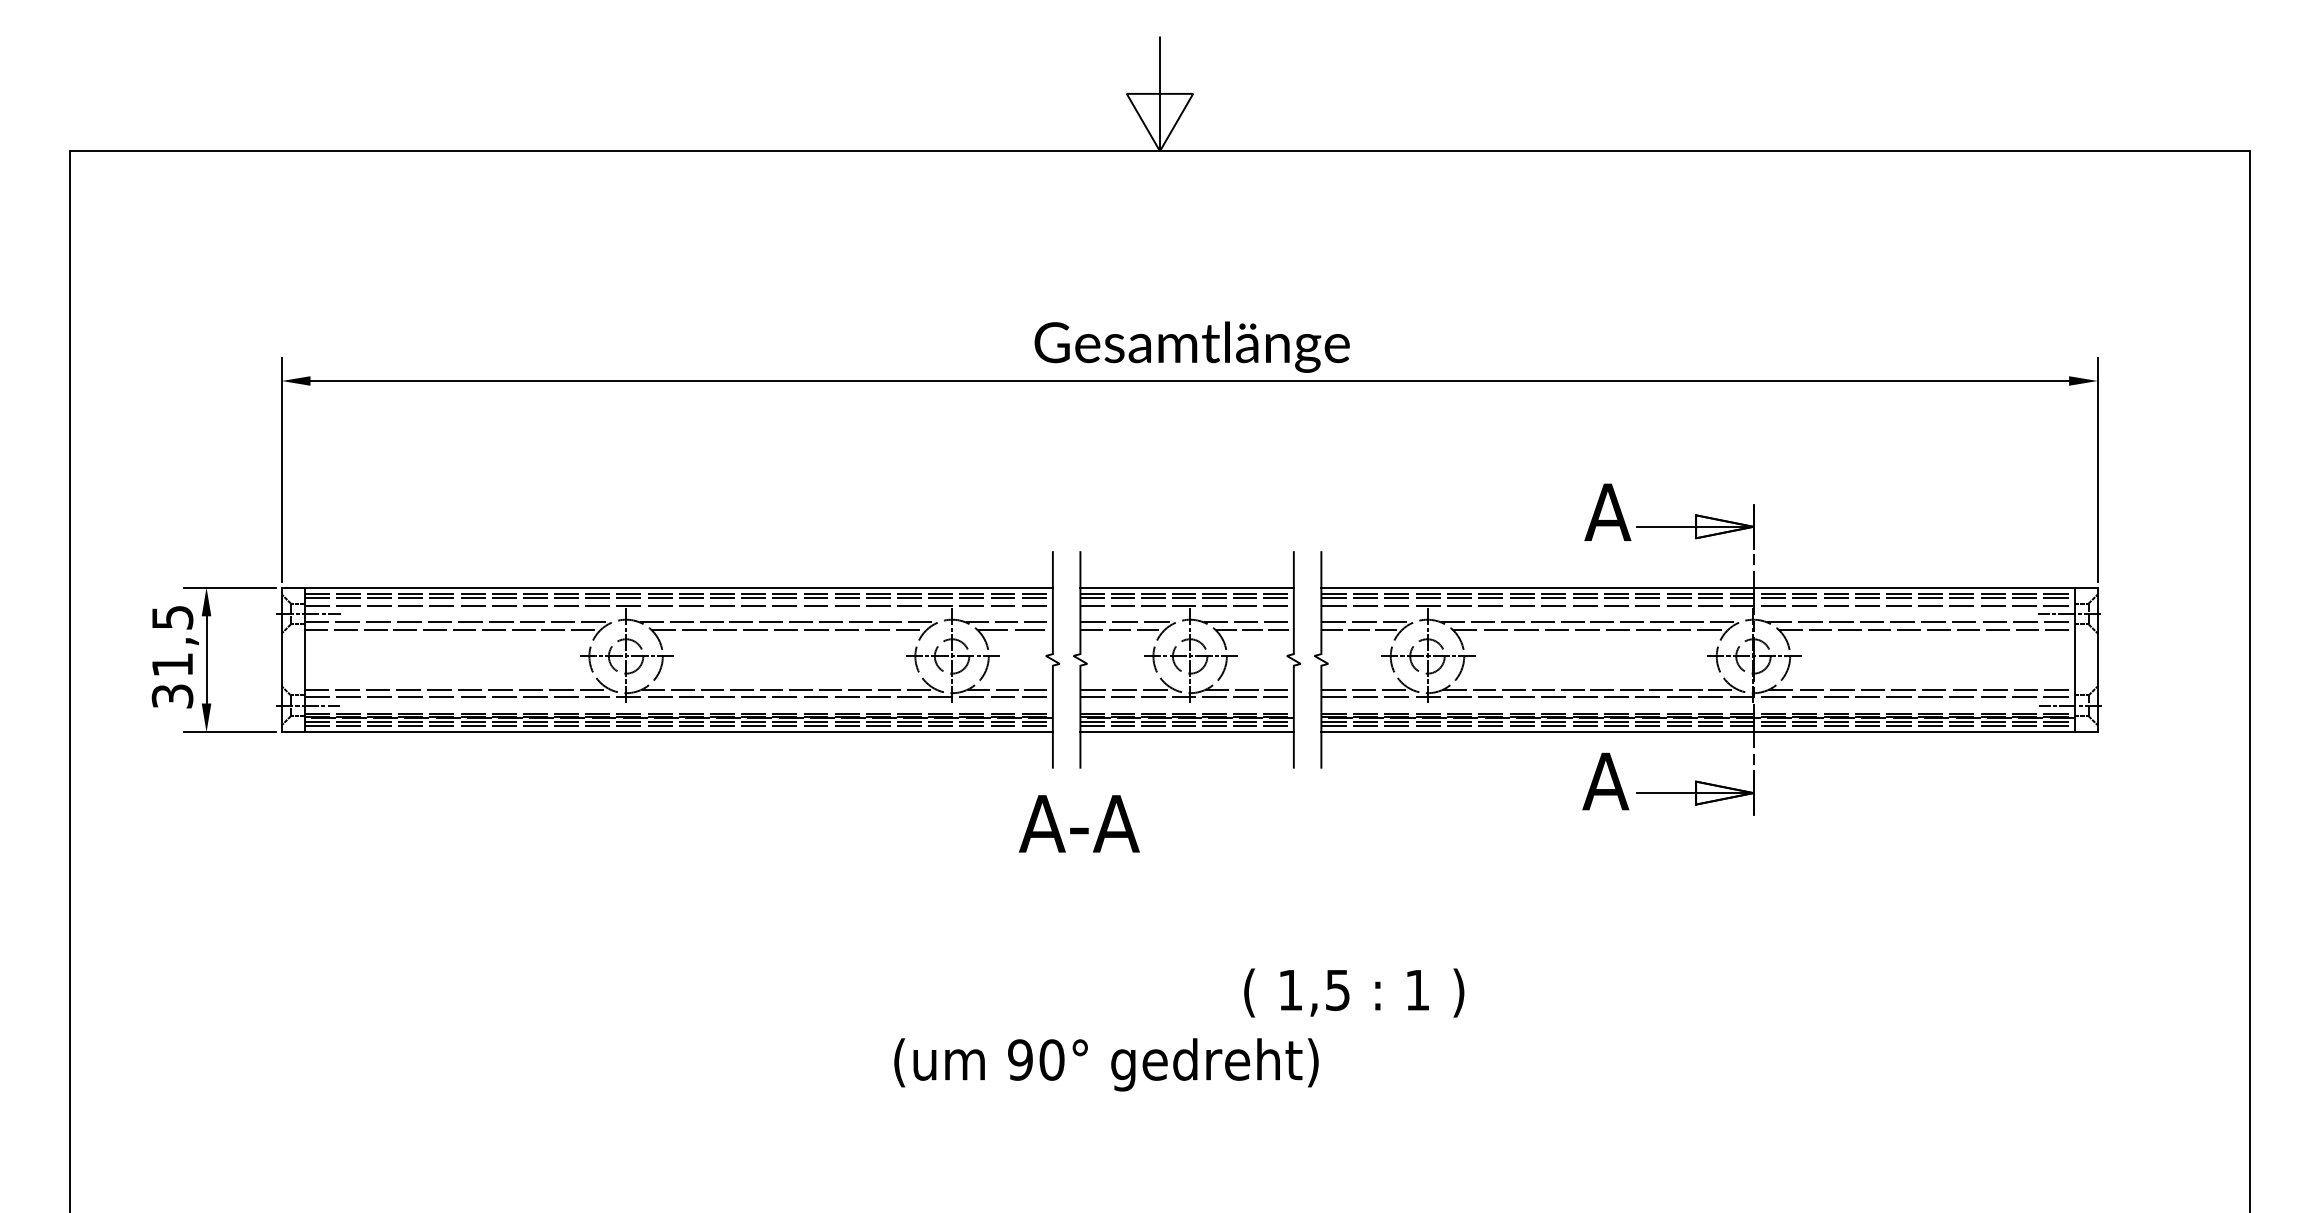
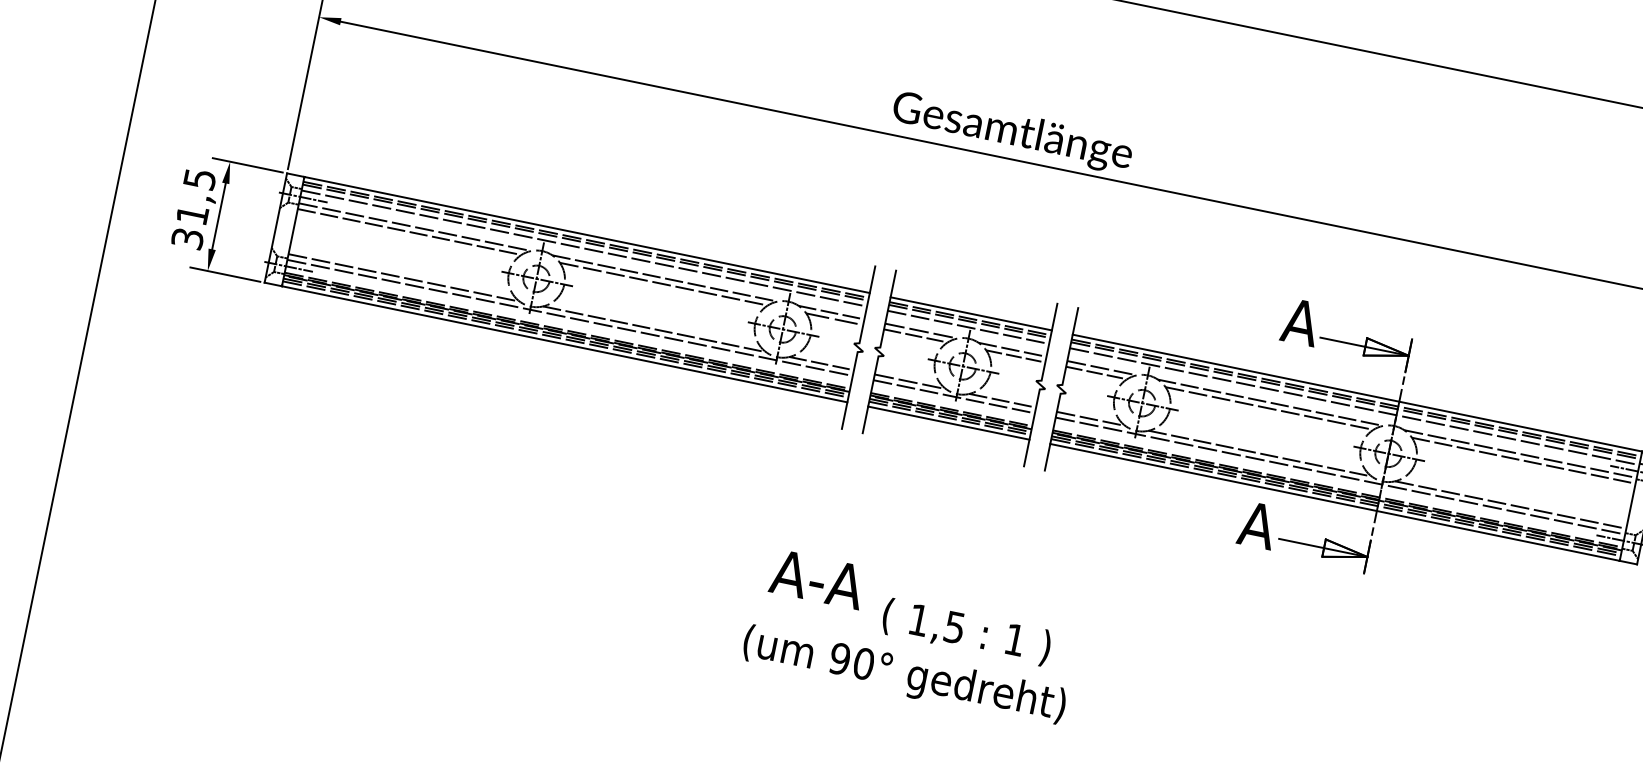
text: (1079, 823) -> (817, 579), moved
text: (1354, 992) -> (966, 631), moved
text: (1106, 1064) -> (904, 675), moved

